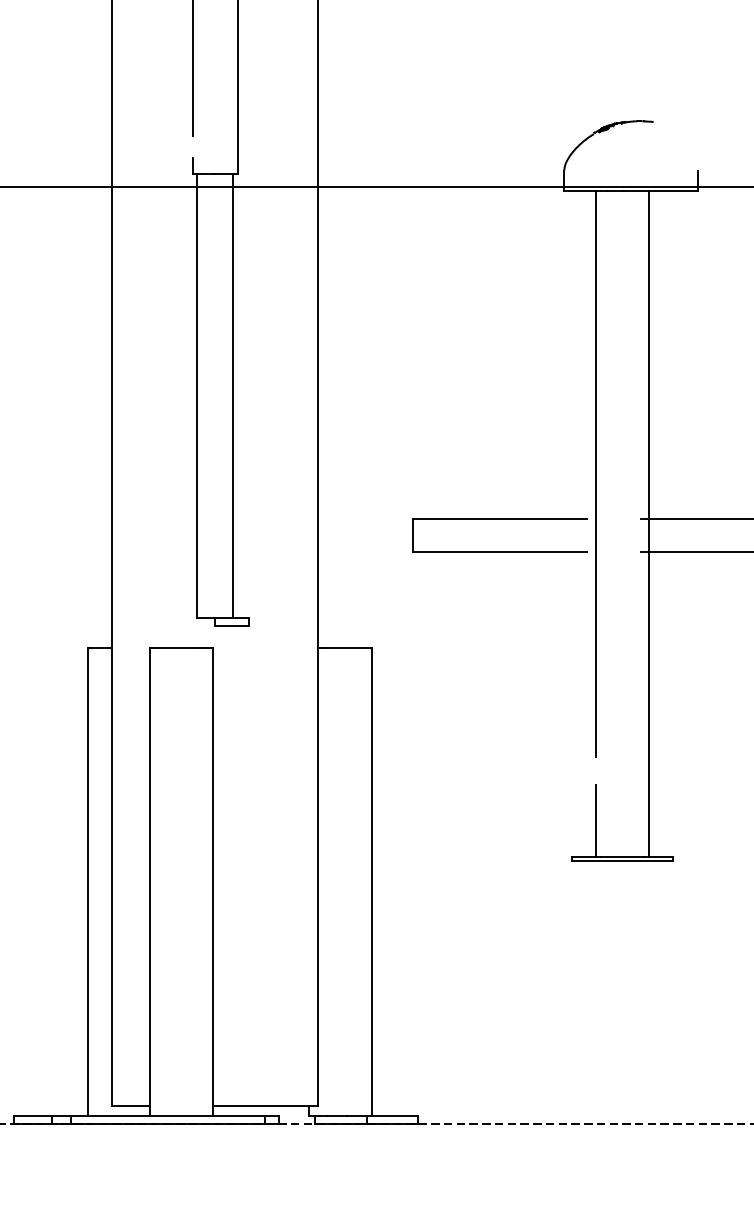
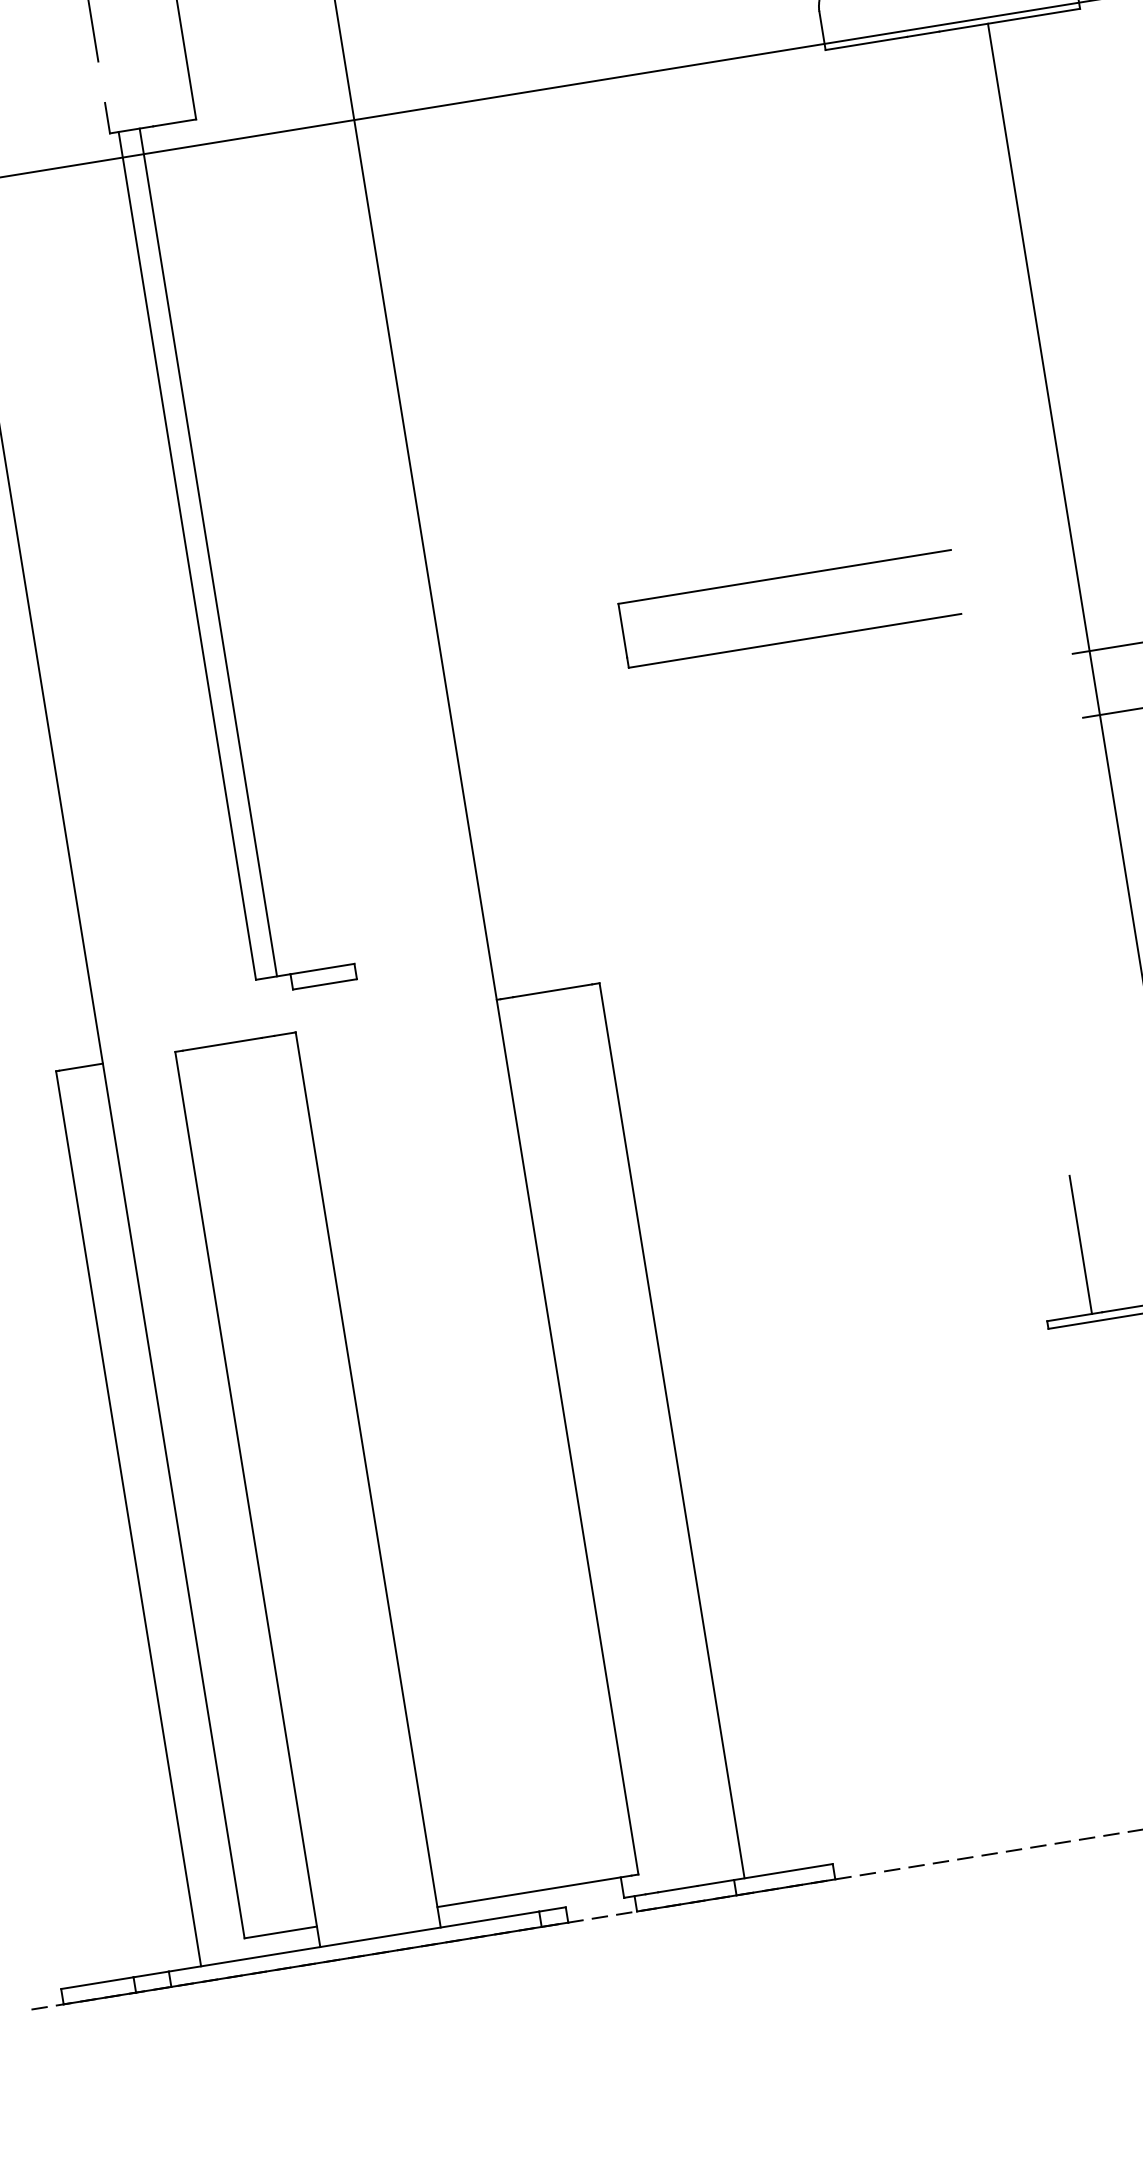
line: (233, 395) -> (208, 551), moved
line: (595, 473) -> (972, 580), removed
part: (499, 519) -> (783, 578), moved

